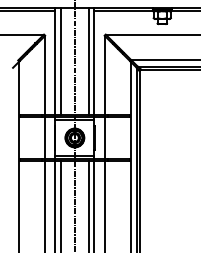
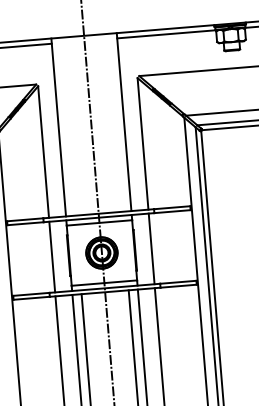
line: (60, 60) -> (67, 125), removed
line: (89, 60) -> (115, 121), removed

